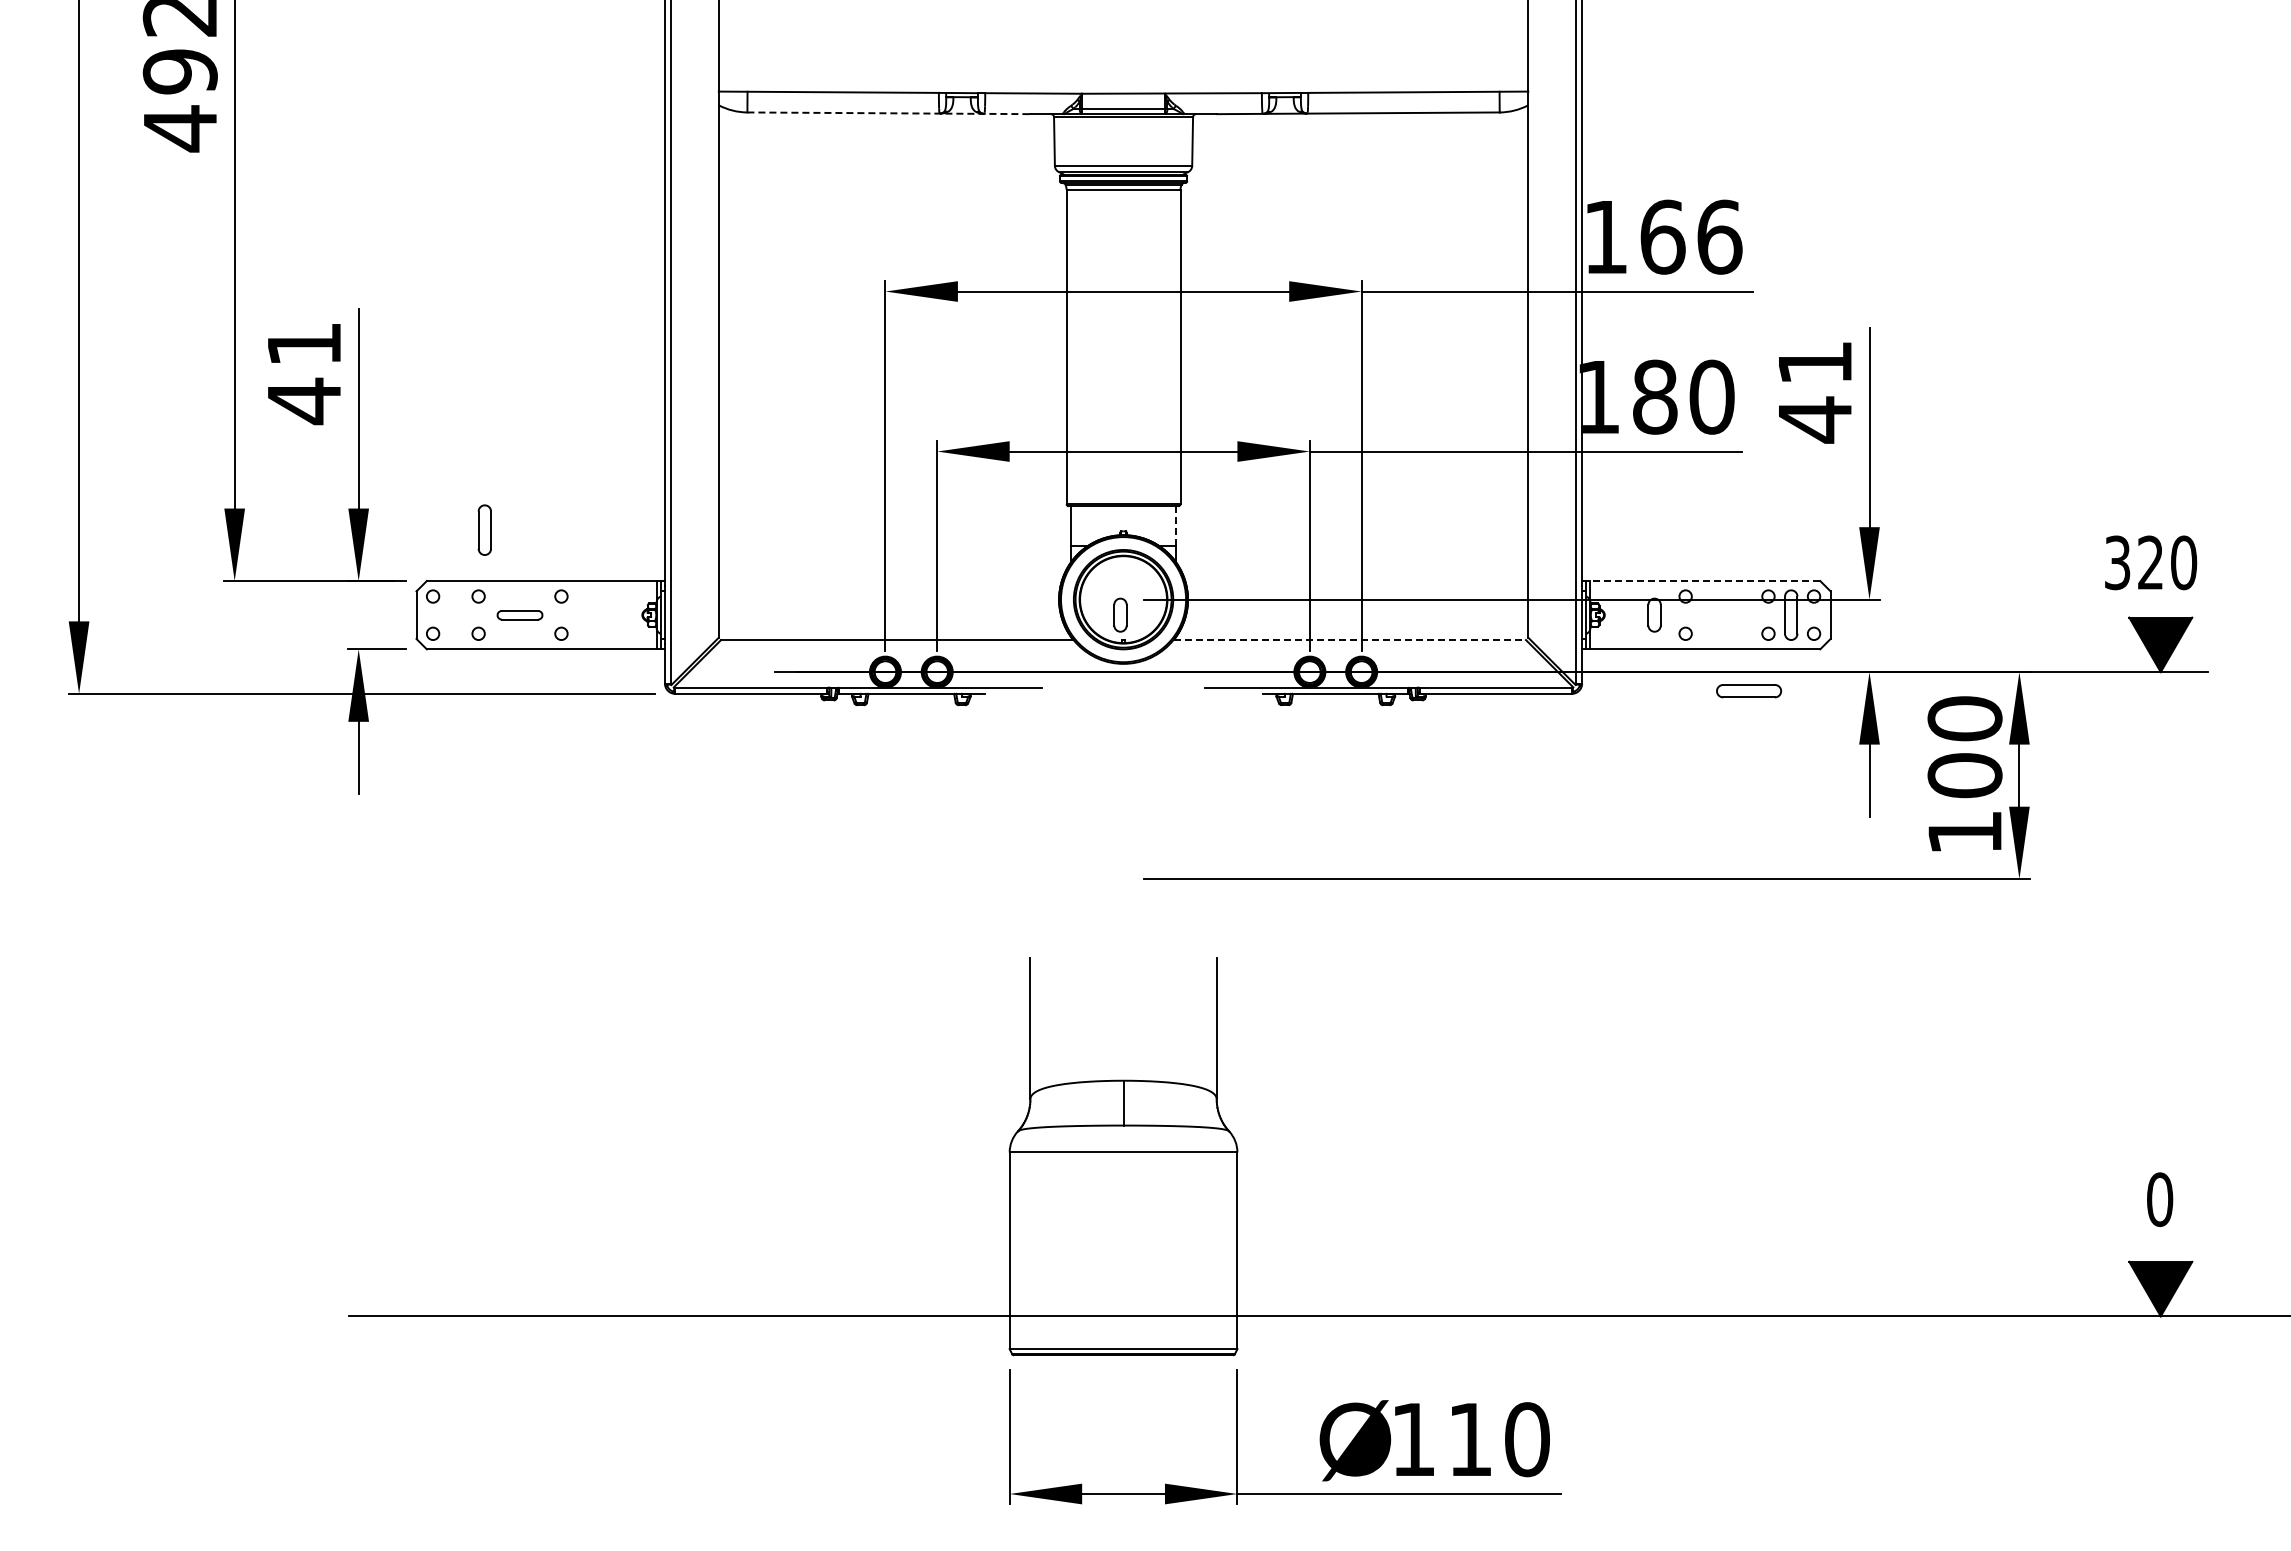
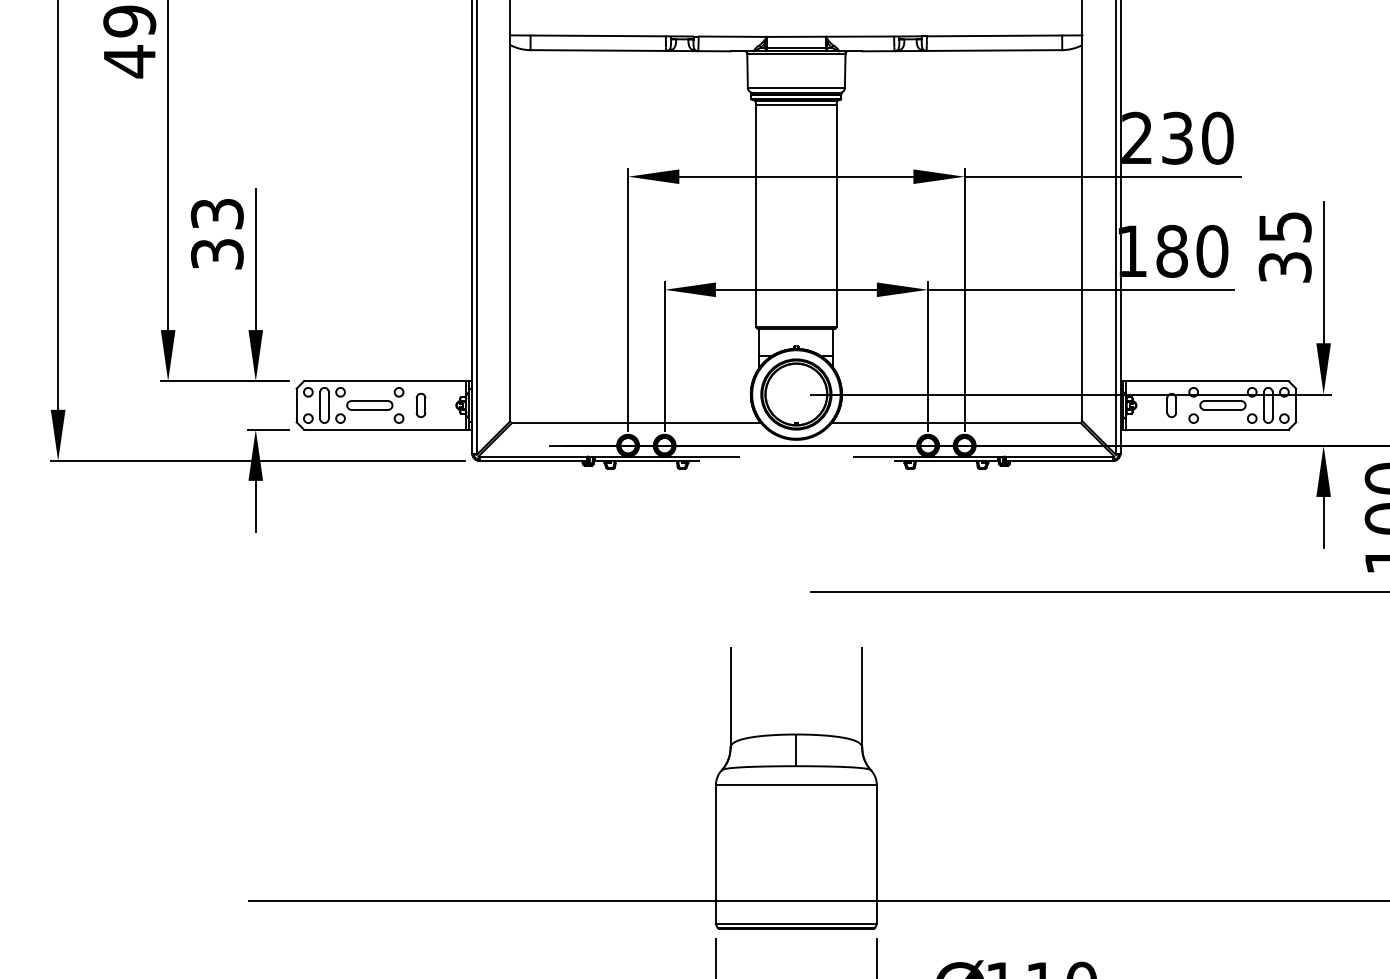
line: (889, 113) -> (630, 50), dashed -> solid
text: (1663, 236) -> (1178, 137), 166 -> 230
text: (303, 374) -> (216, 235), 41 -> 33
text: (1814, 392) -> (1284, 248), 41 -> 35
line: (1175, 526) -> (833, 342), dashed -> solid
part: (484, 529) -> (324, 404), moved
line: (1701, 581) -> (1204, 381), dashed -> solid
part: (1120, 614) -> (421, 404), moved
part: (519, 615) -> (369, 405), size x1.43
line: (1350, 640) -> (956, 423), dashed -> solid
part: (1748, 691) -> (1222, 405), moved

